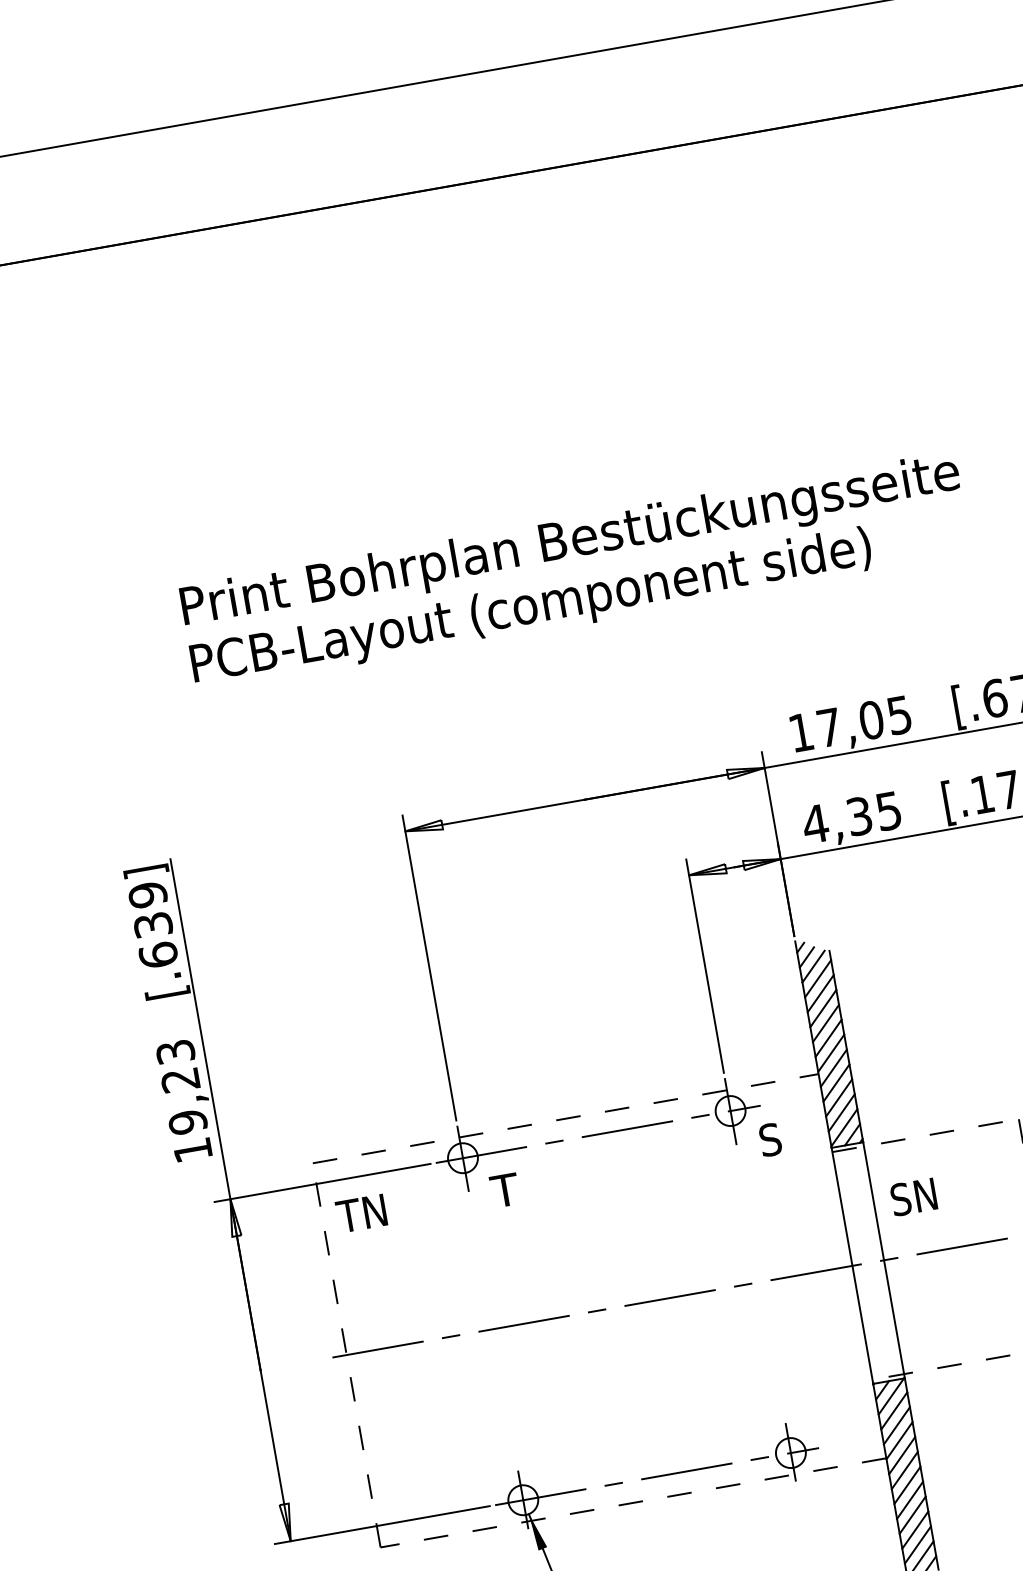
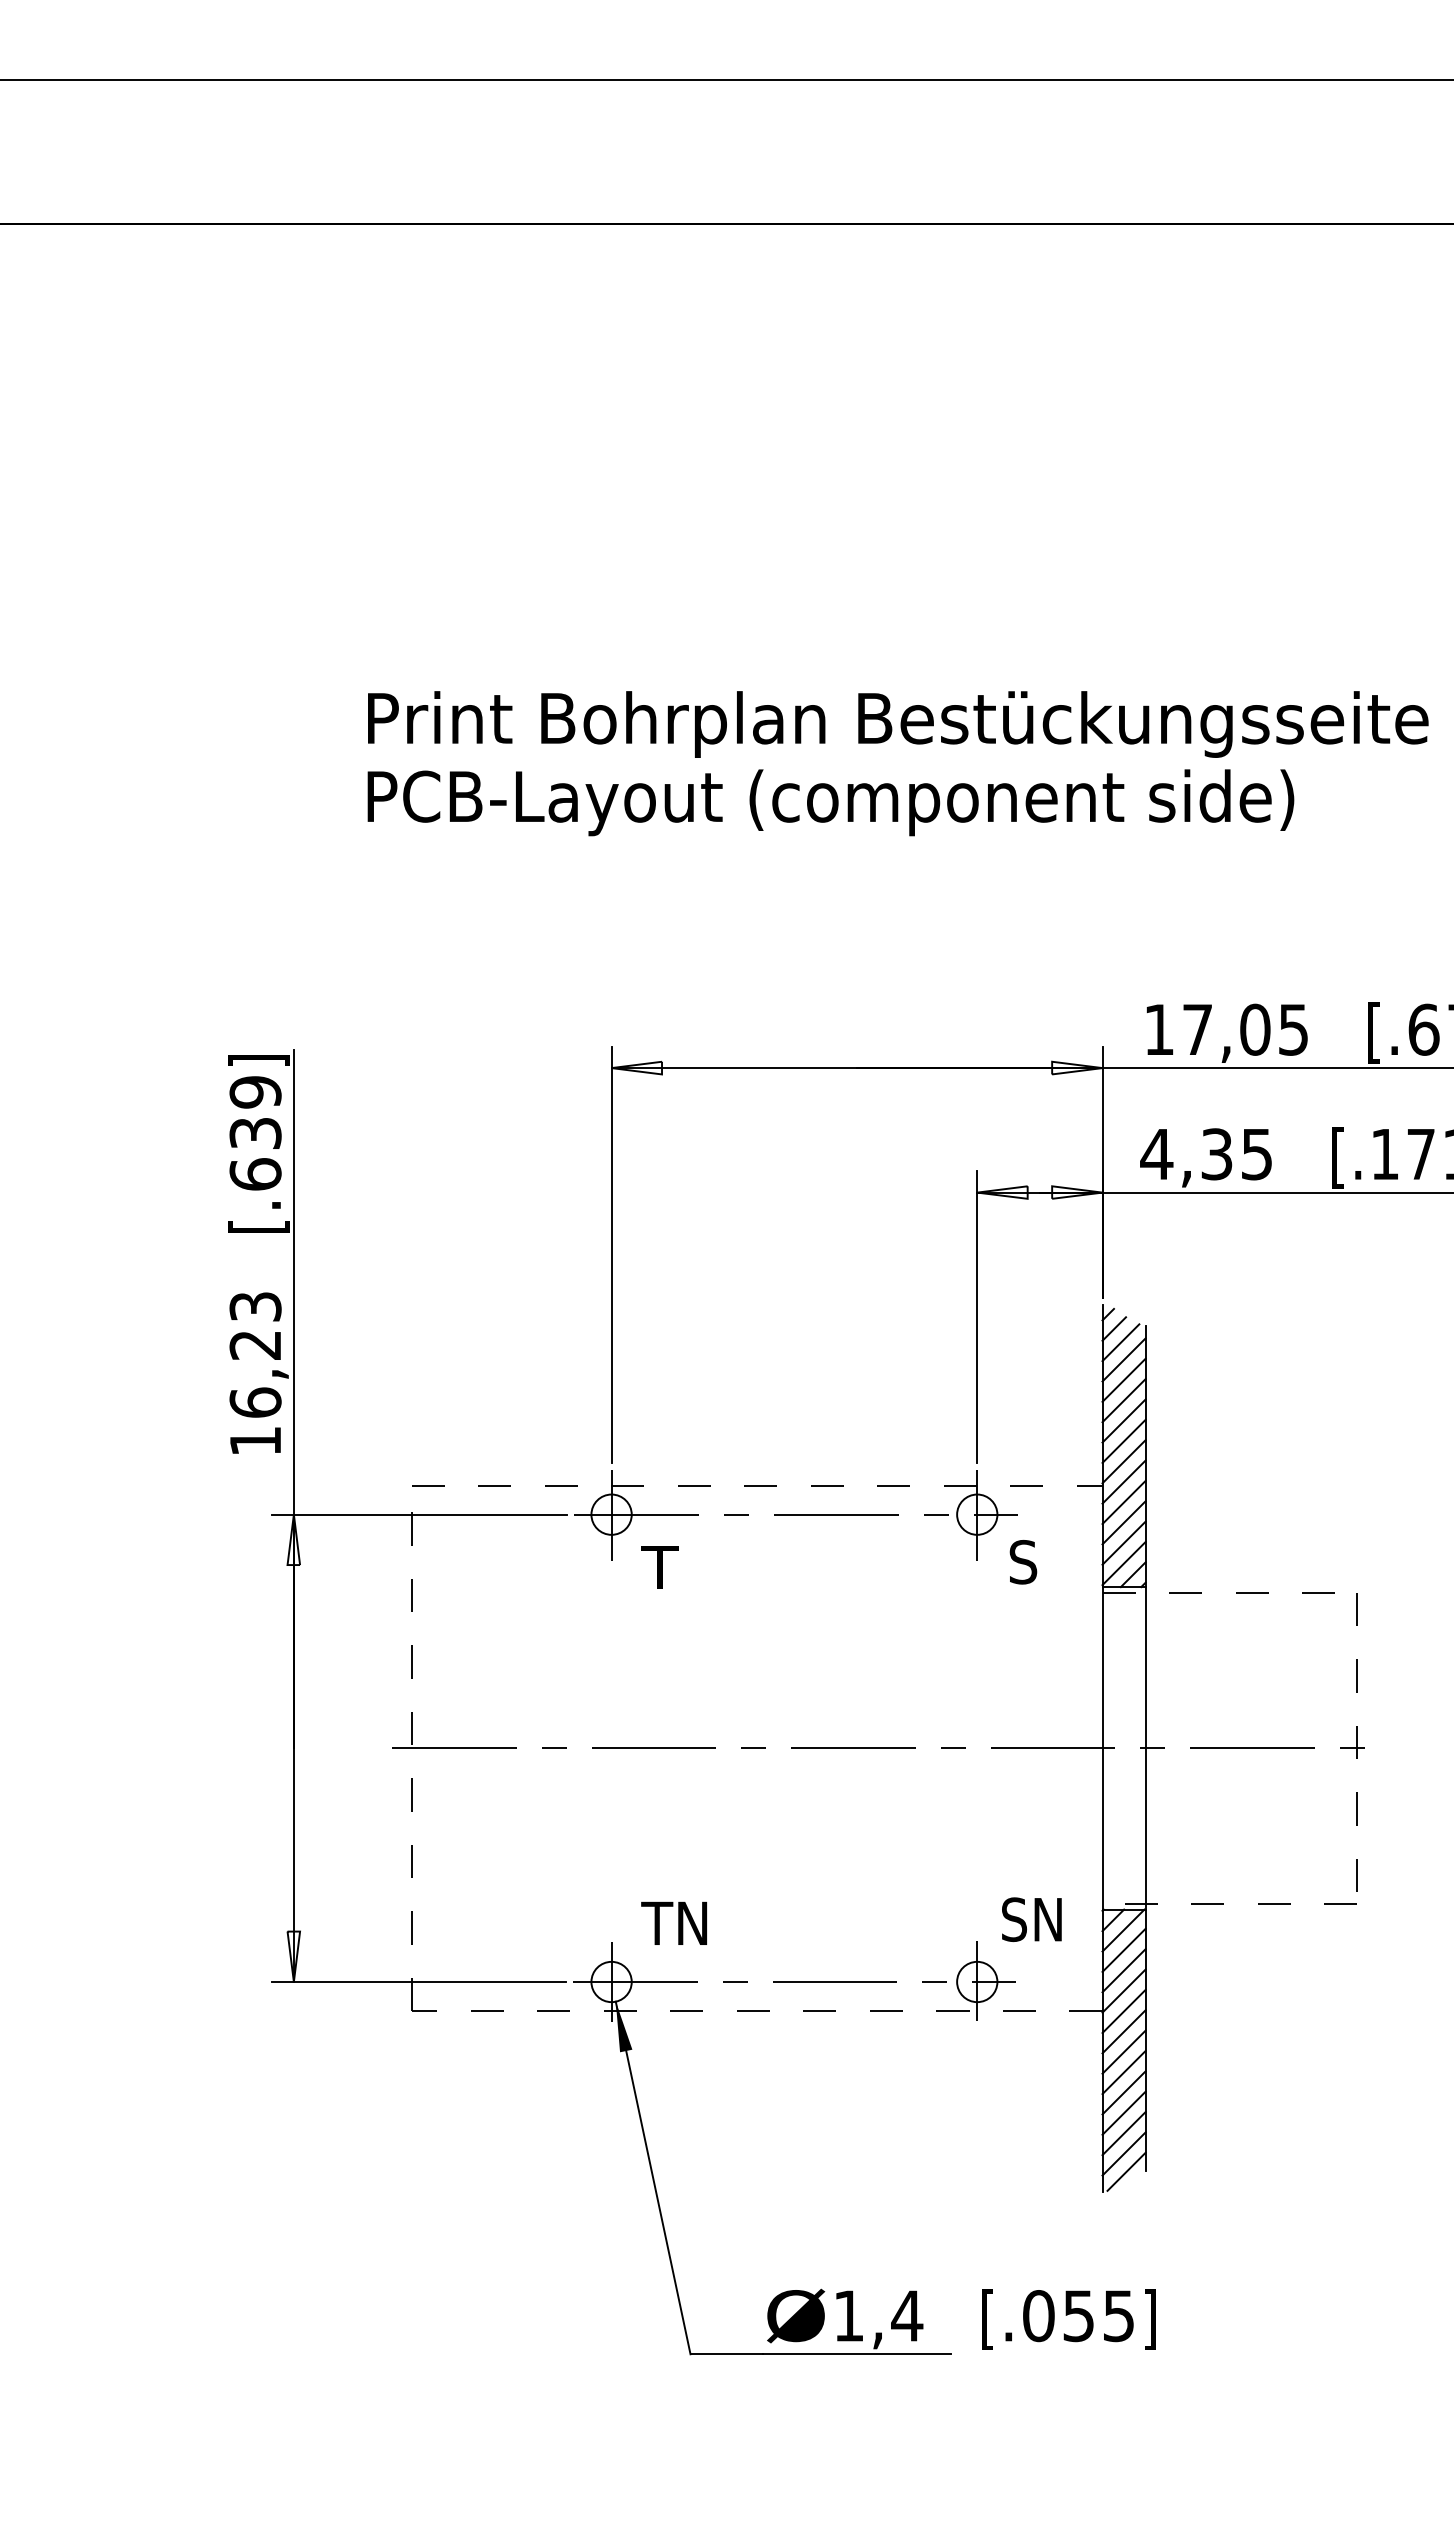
text: (187, 1122) -> (255, 1402), 19,23 -> 16,23
text: (913, 1197) -> (1031, 1919), moved
text: (360, 1213) -> (673, 1922), moved

